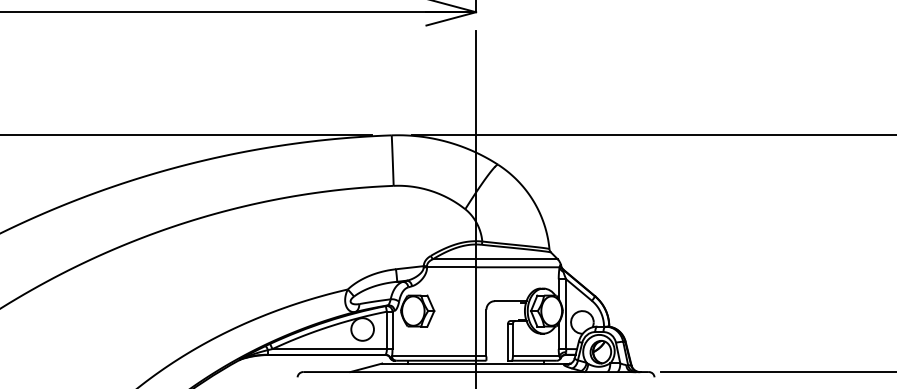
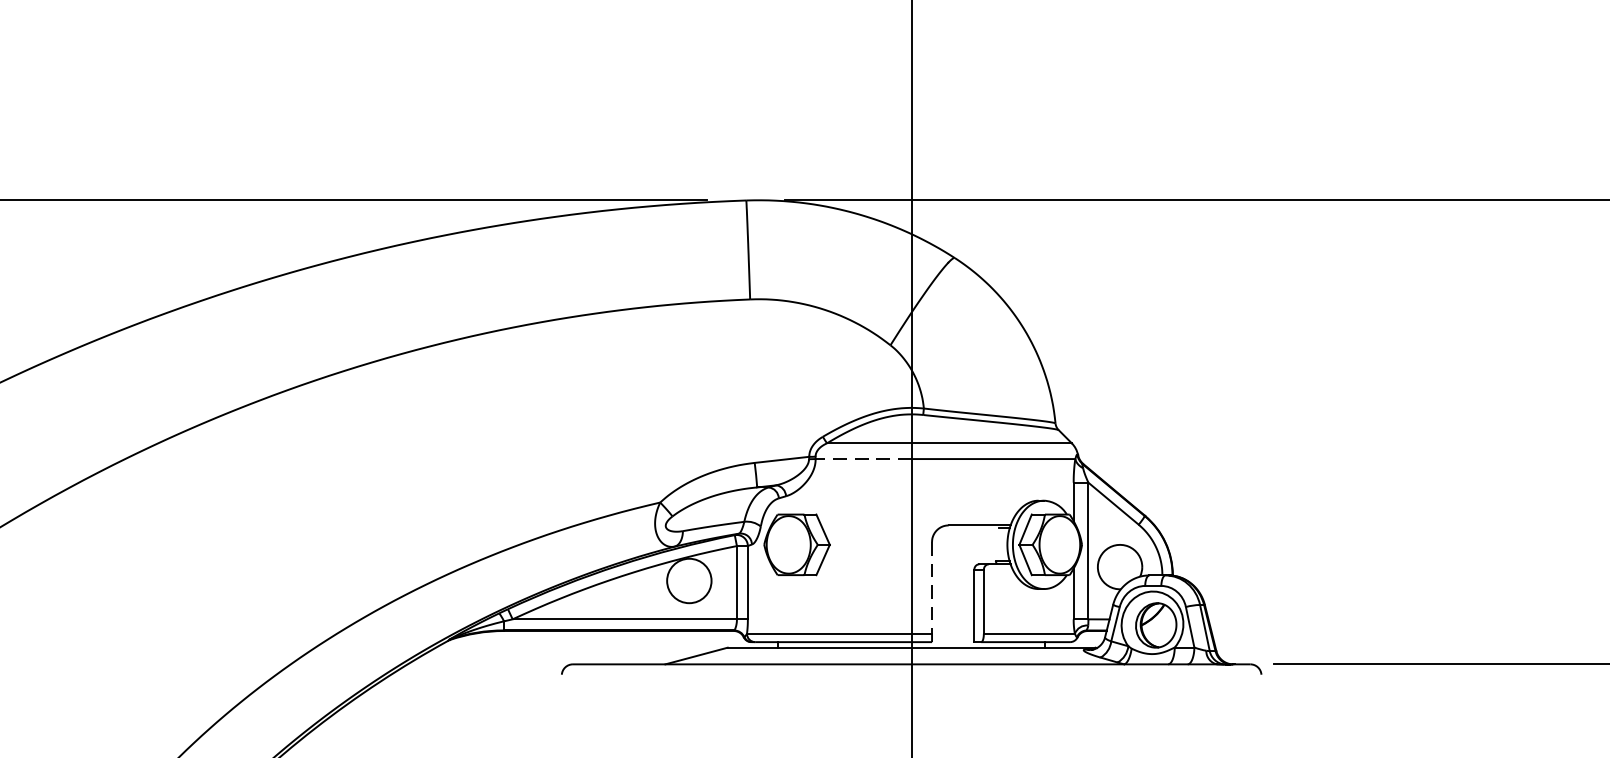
line: (451, 267) -> (863, 459), solid -> dashed
line: (486, 333) -> (932, 588), solid -> dashed

